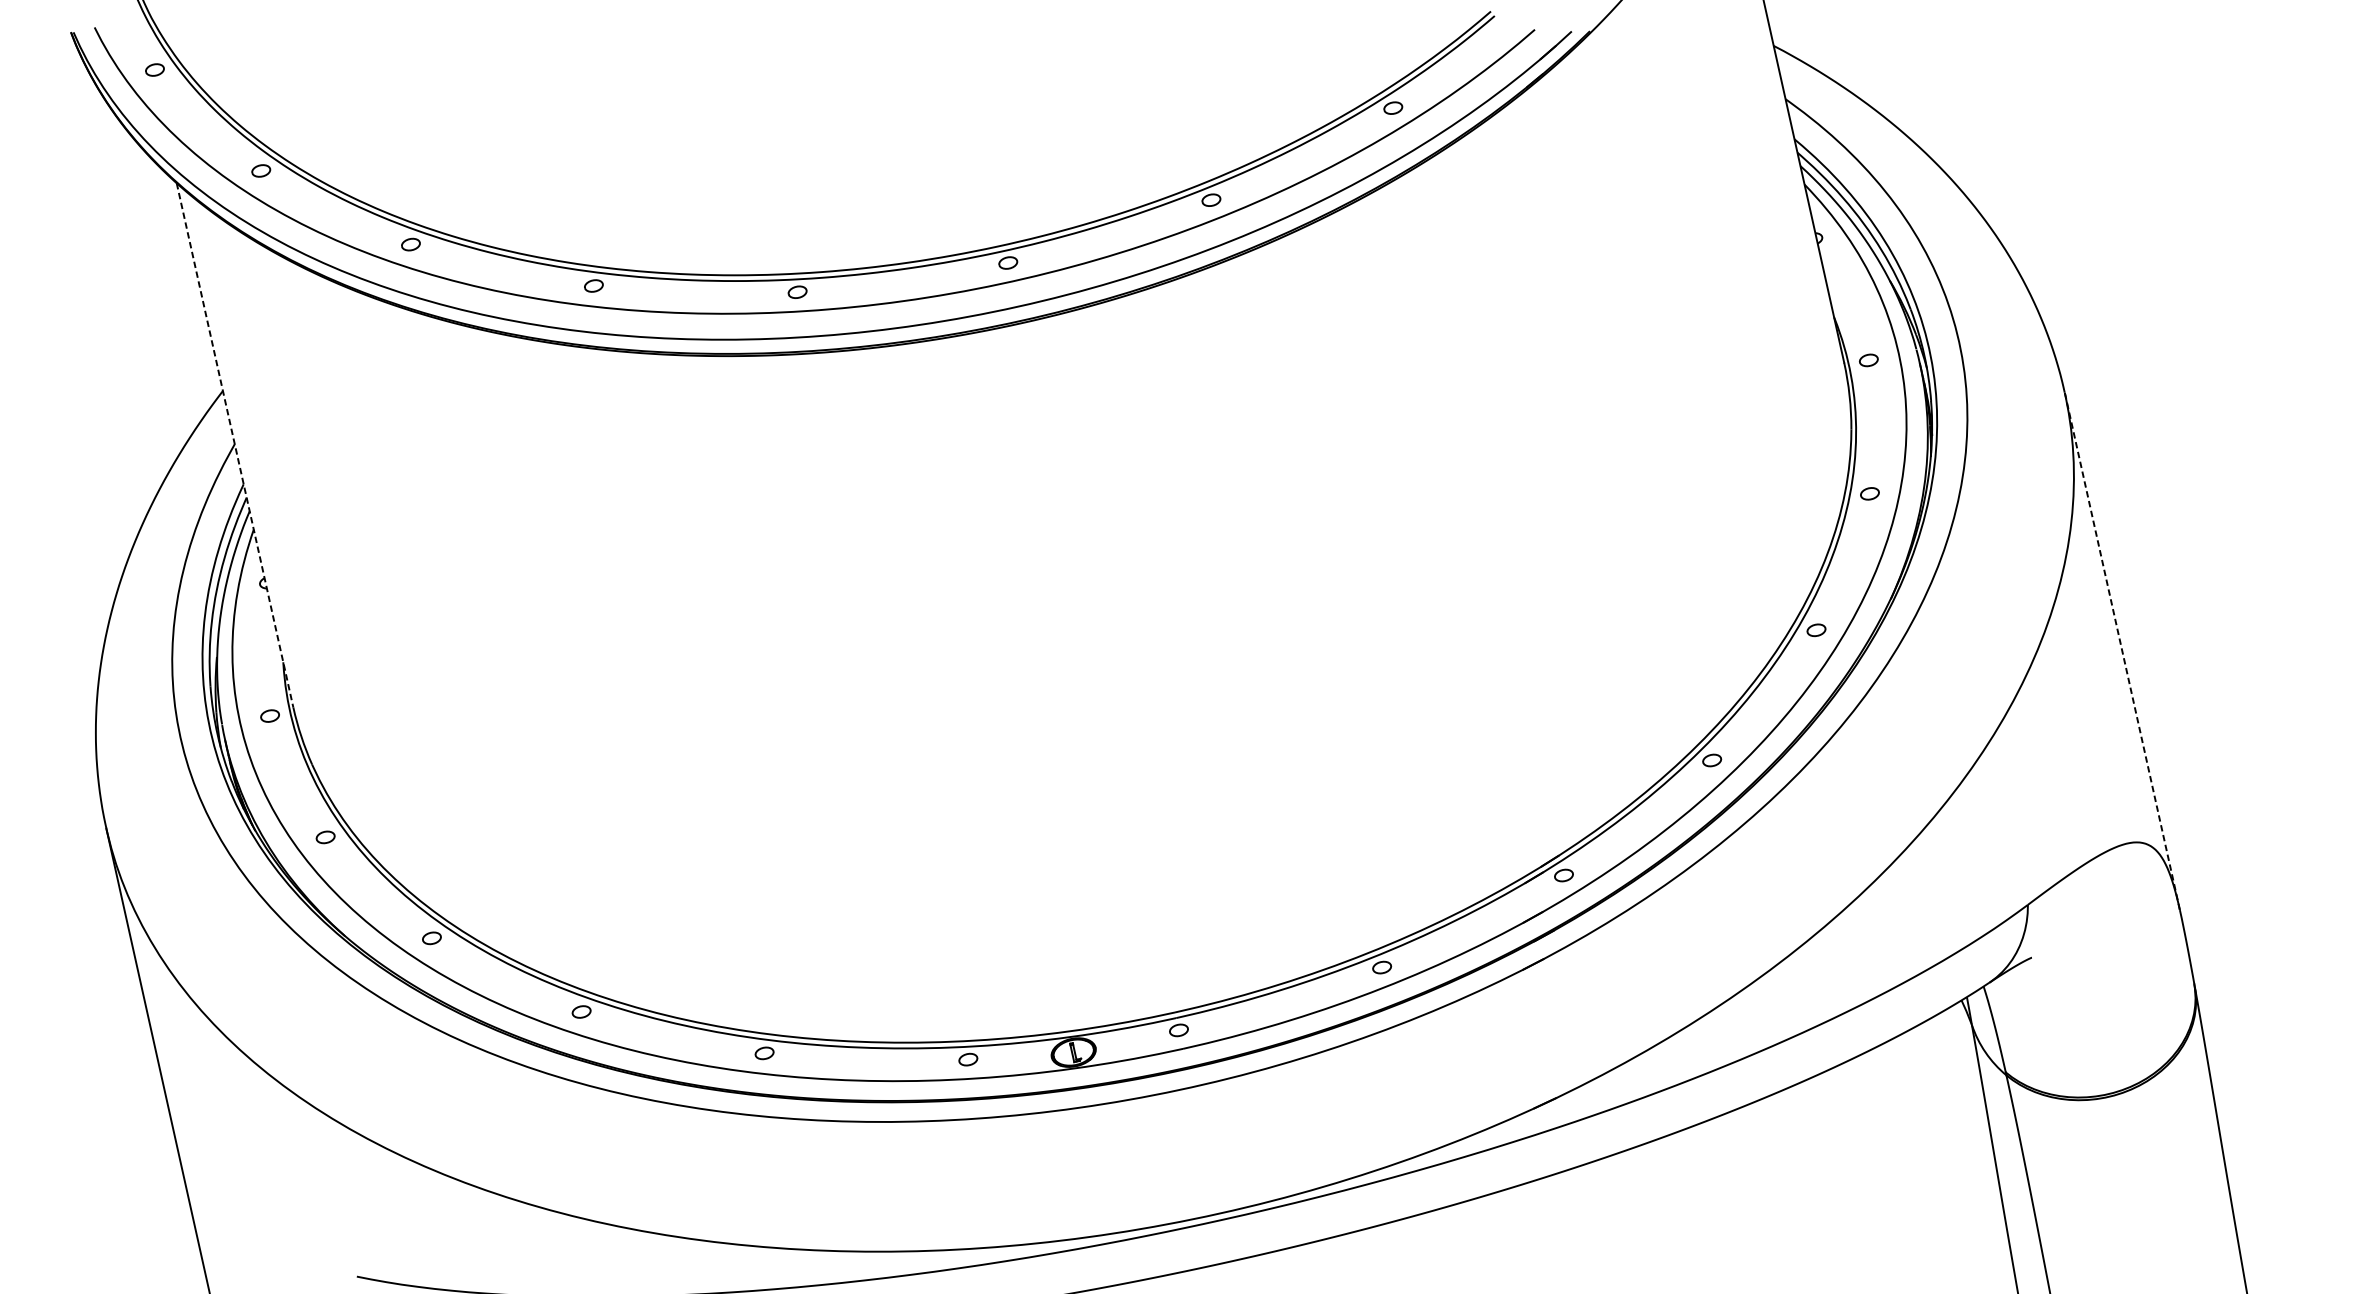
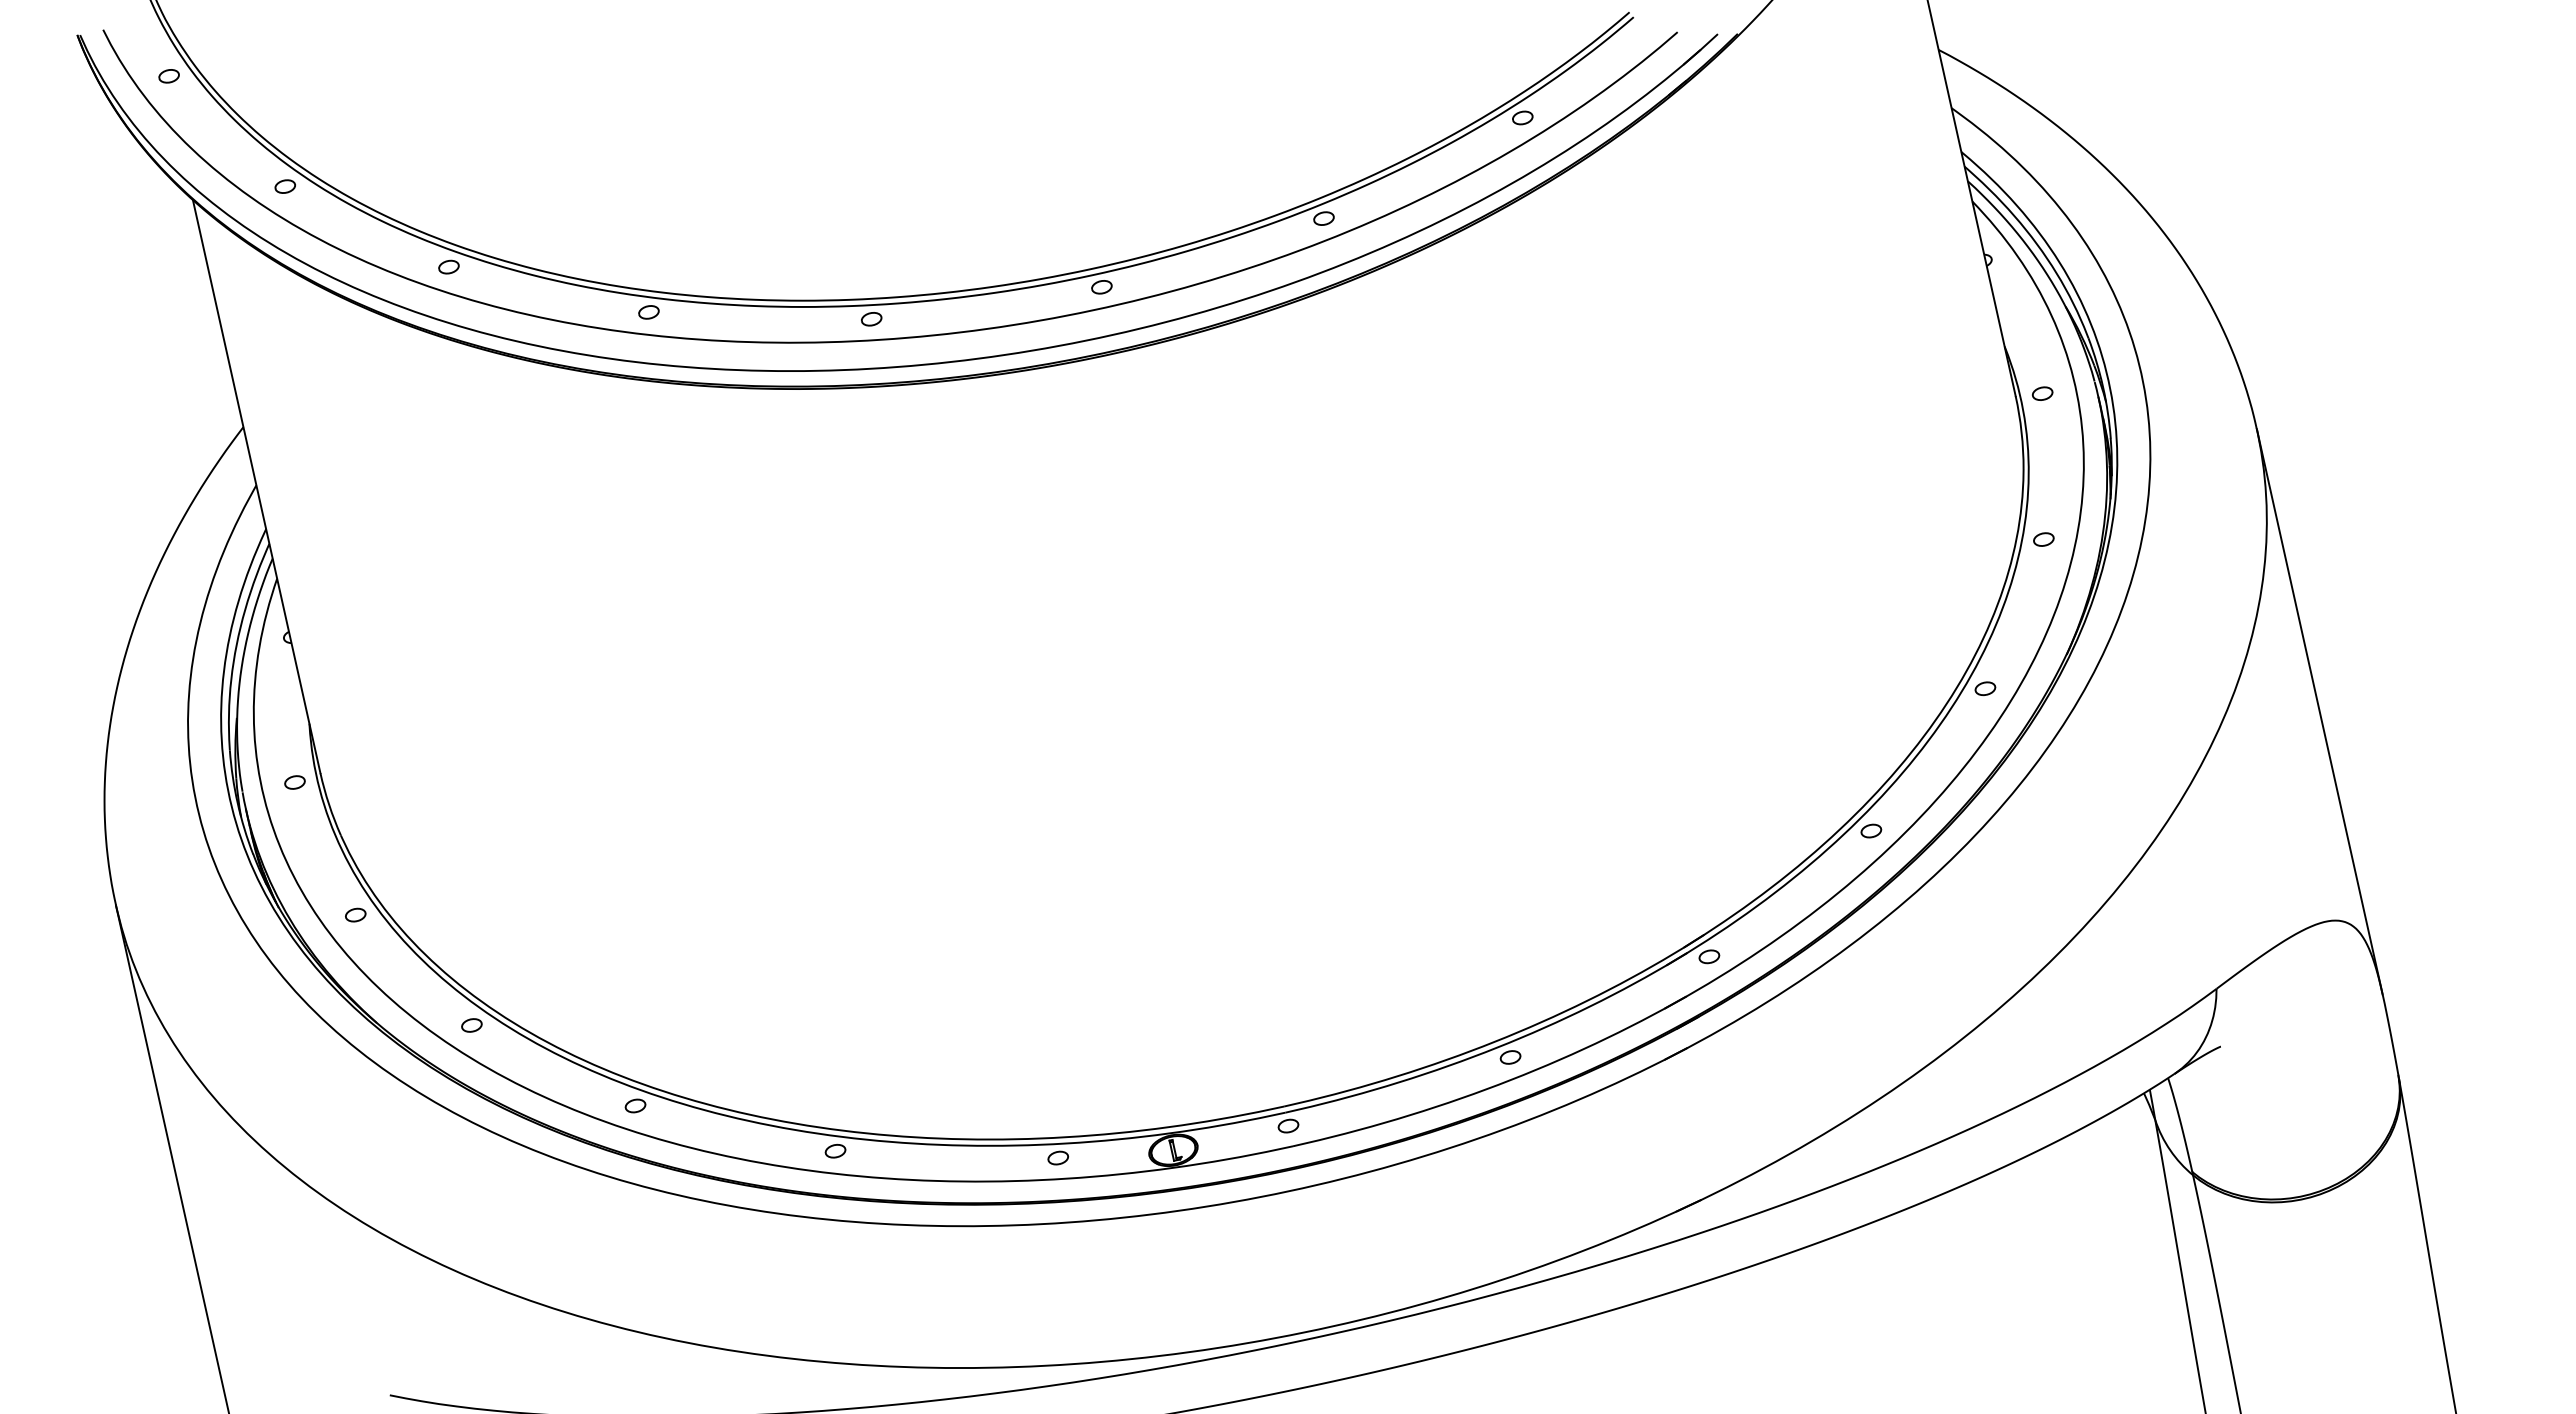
line: (234, 445) -> (256, 486), dashed -> solid
line: (2122, 651) -> (2319, 711), dashed -> solid

